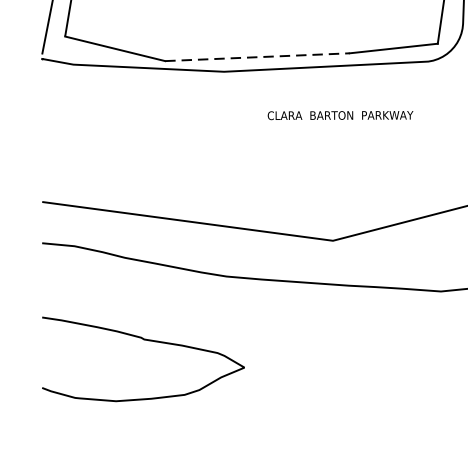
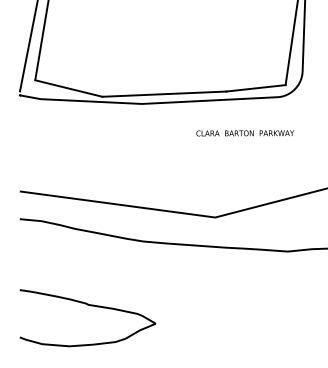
line: (257, 57) -> (164, 94), dashed -> solid
text: (339, 115) -> (244, 133), moved
curve: (147, 341) -> (90, 306), moved

